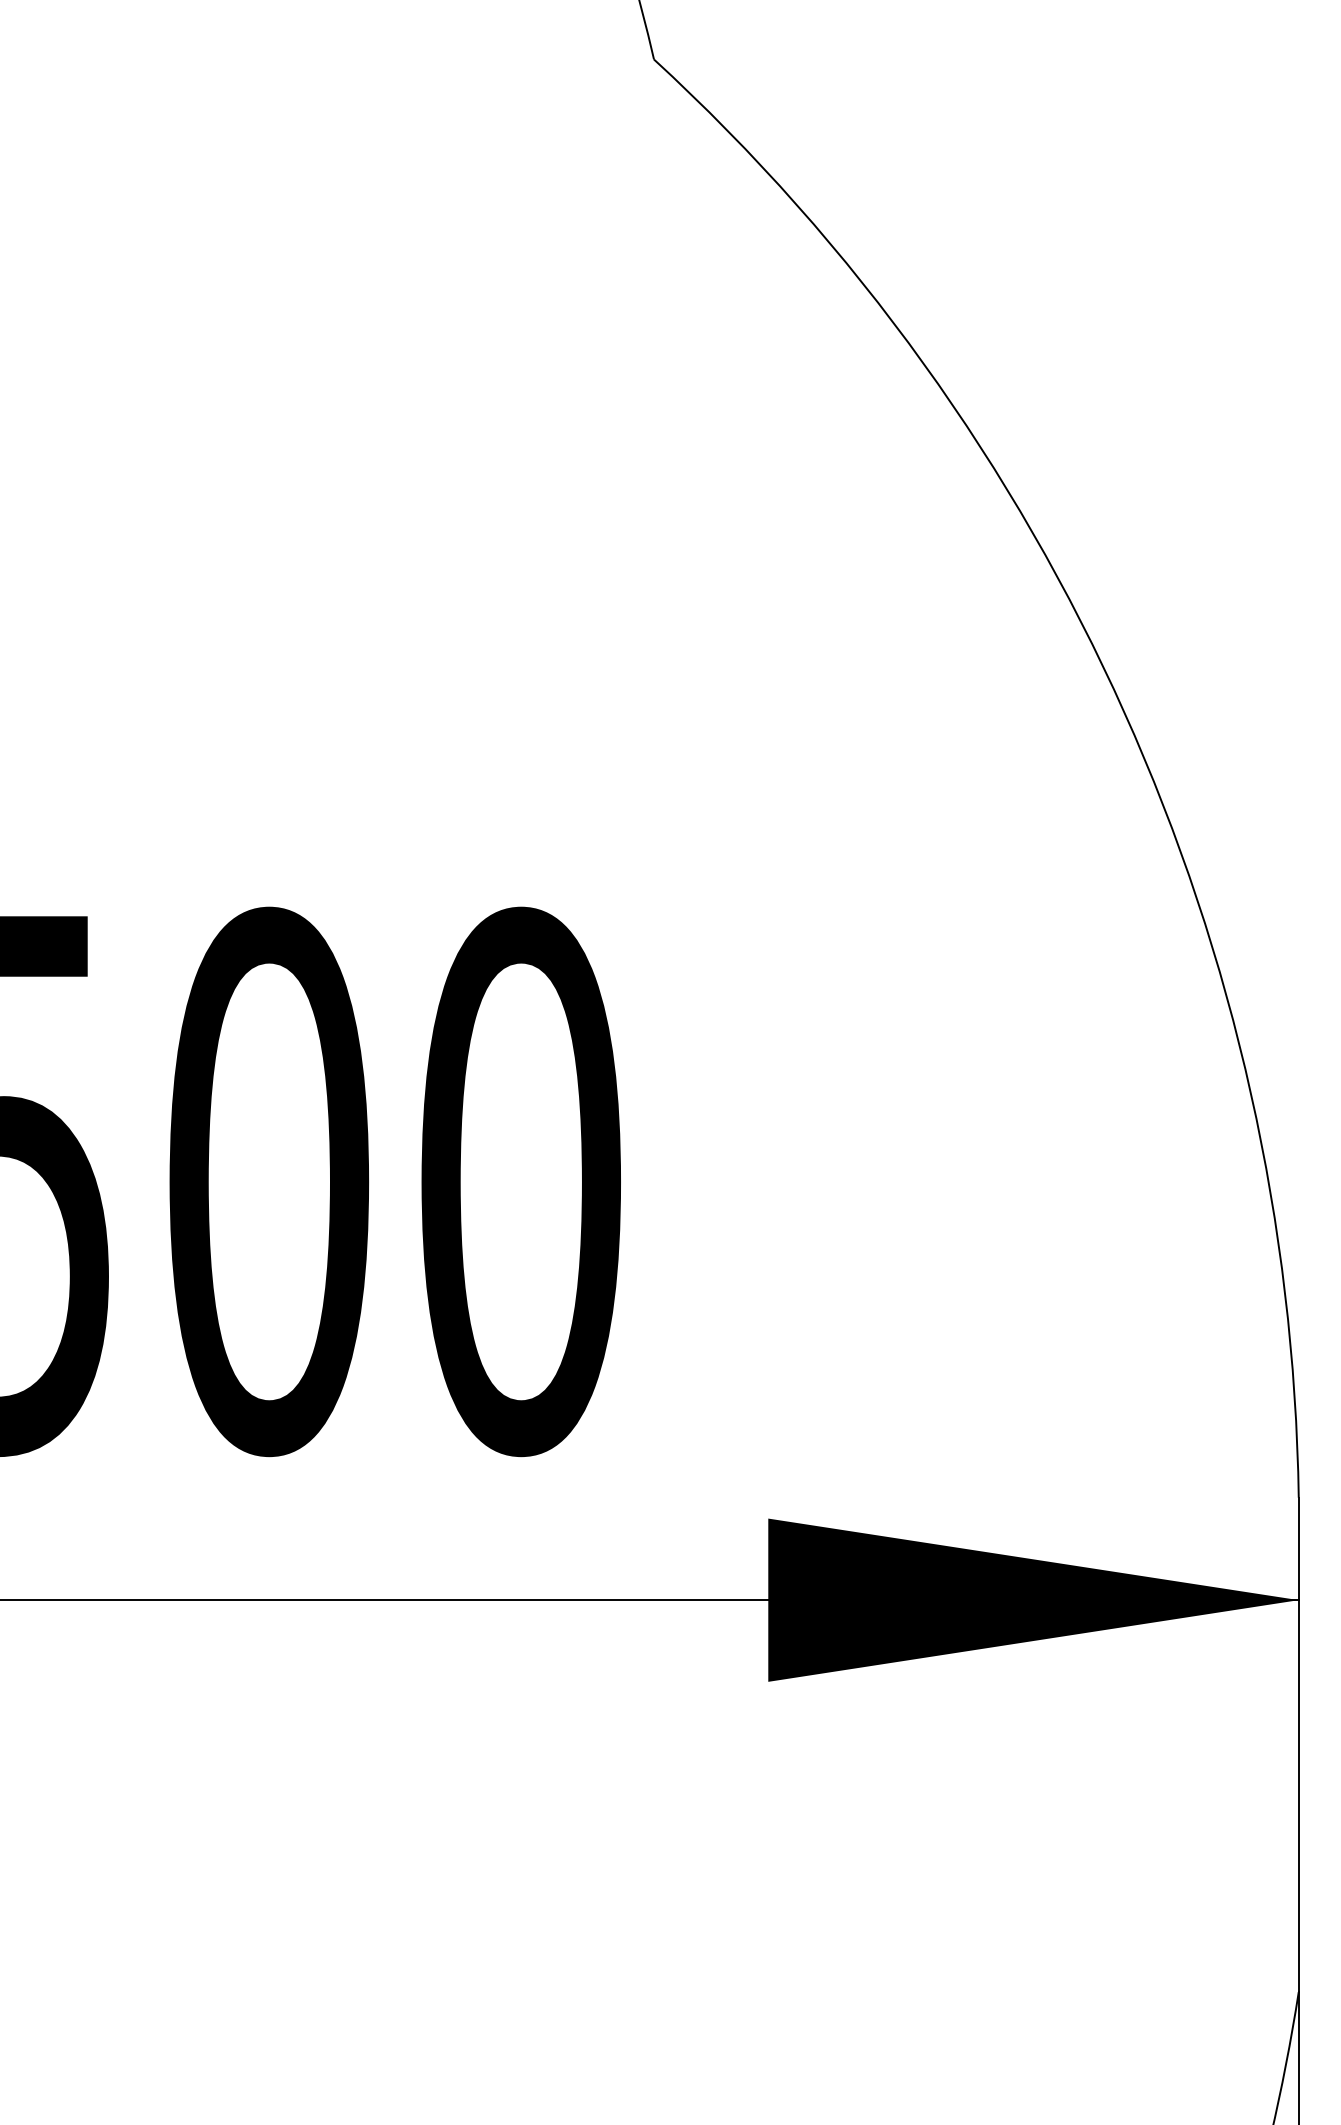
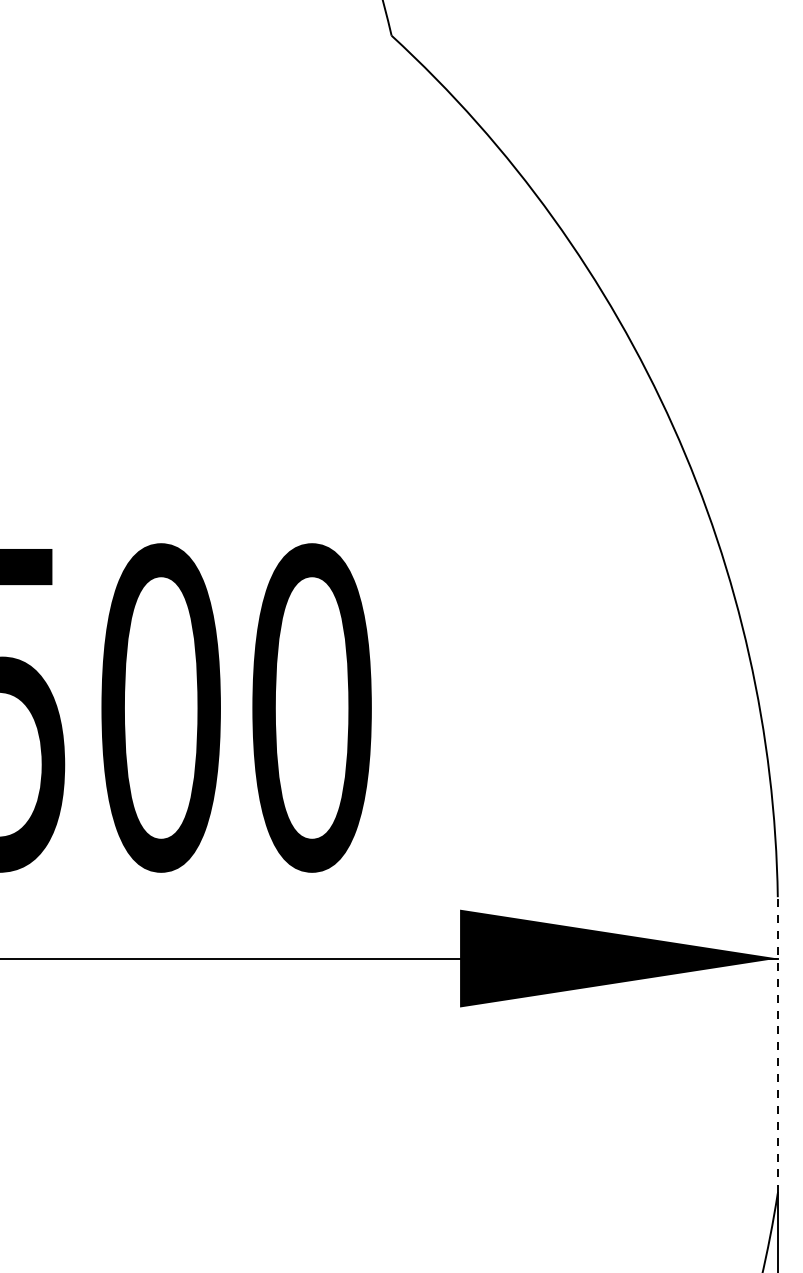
line: (1298, 1743) -> (777, 1044), solid -> dashed

